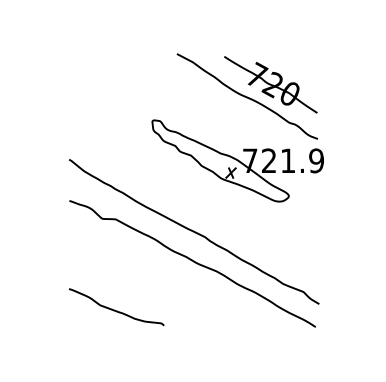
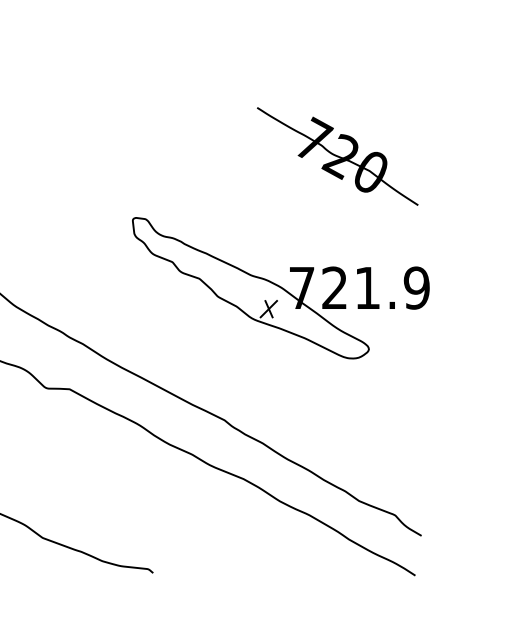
curve: (247, 96) -> (297, 176), removed

